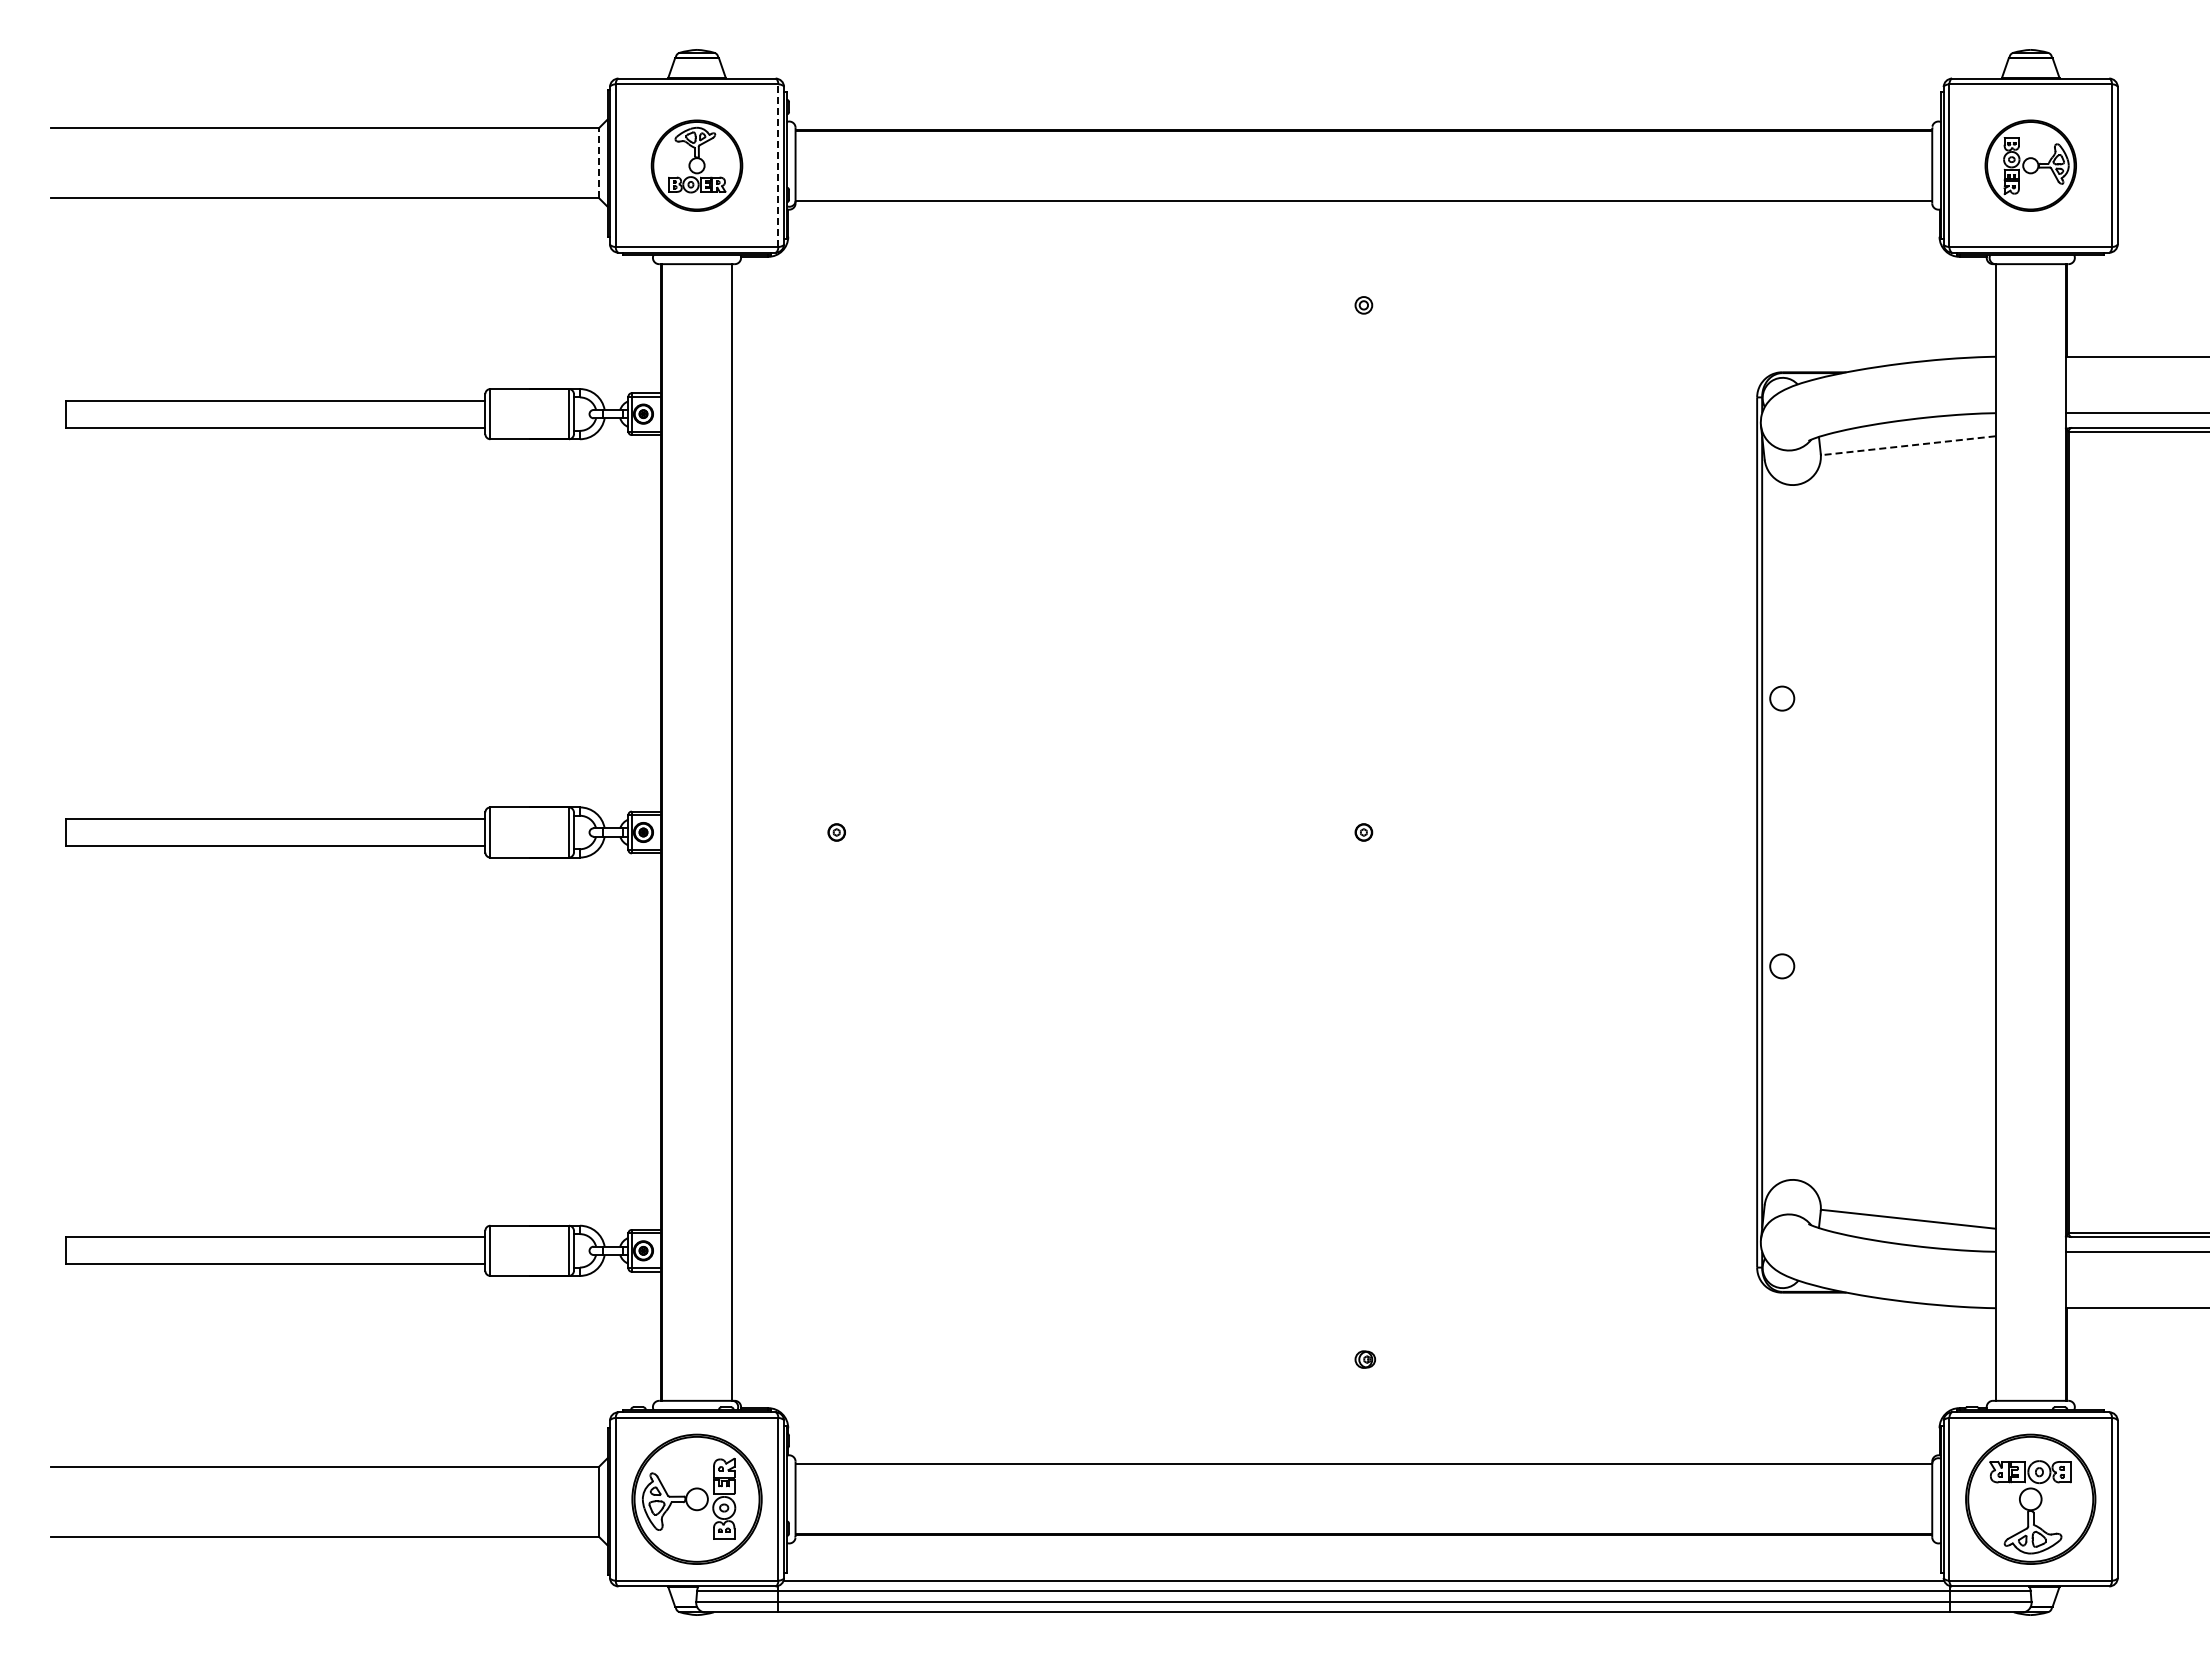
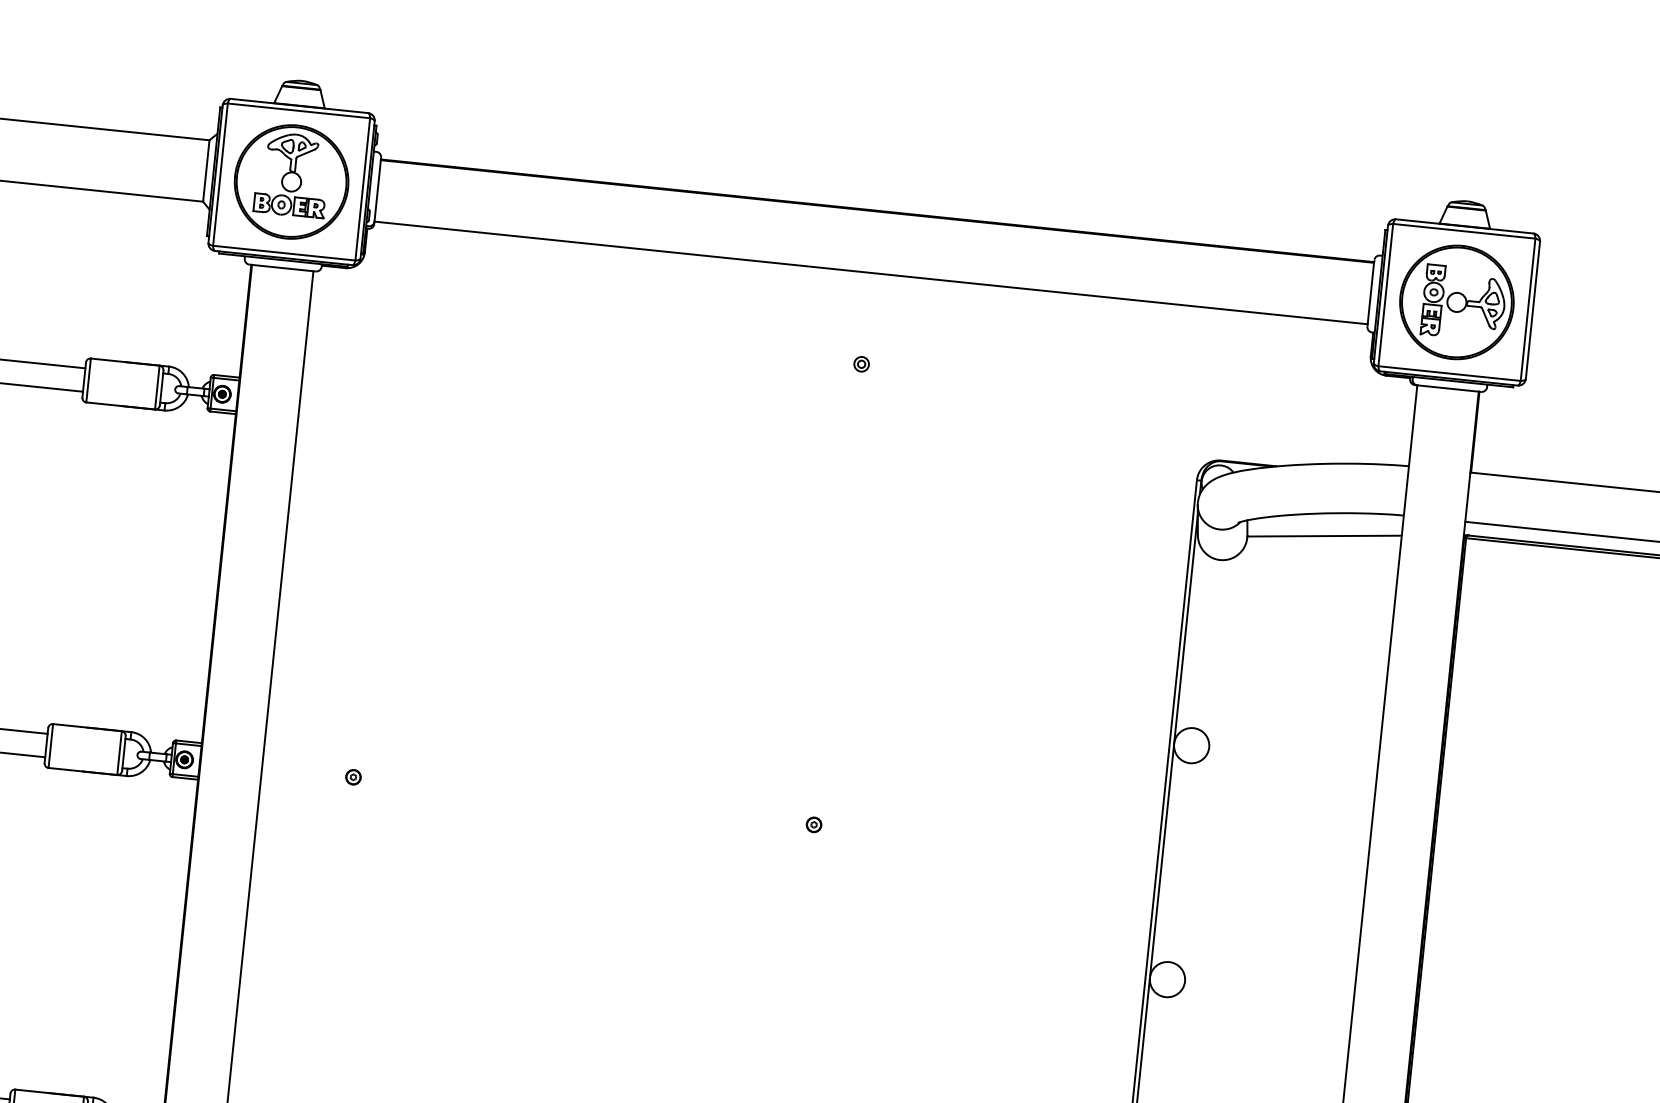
line: (599, 162) -> (206, 170), dashed -> solid
part: (696, 165) -> (291, 181), size x1.43
line: (778, 165) -> (362, 189), dashed -> solid
part: (2030, 165) -> (1456, 302), size x1.43
line: (1908, 445) -> (1324, 535), dashed -> solid
circle: (1782, 698) -> (1191, 745), size x1.67
circle: (1782, 966) -> (1167, 979), size x1.67

